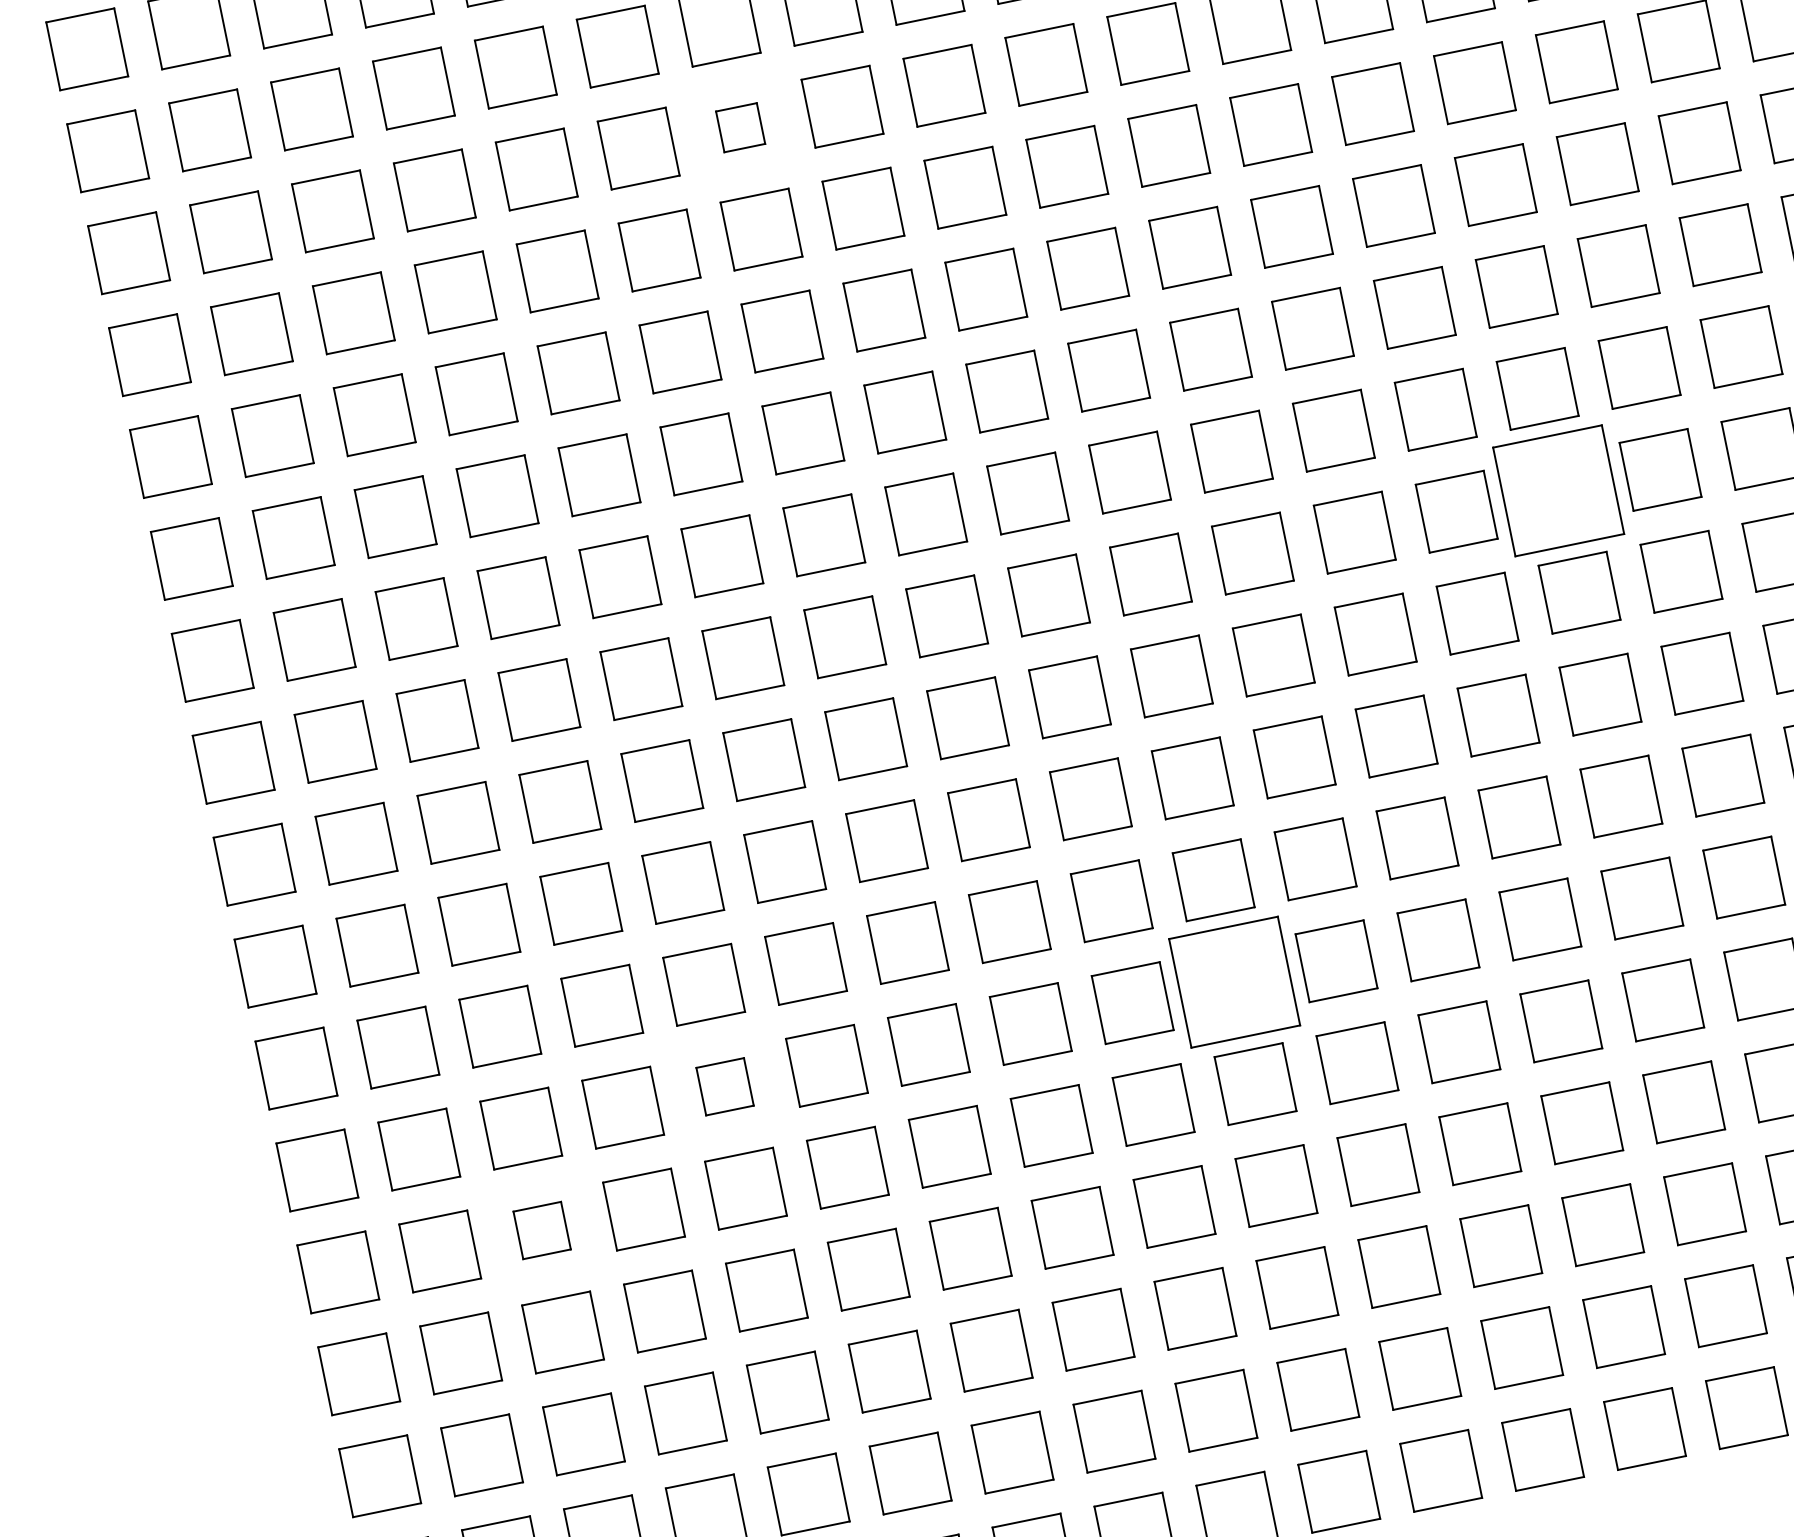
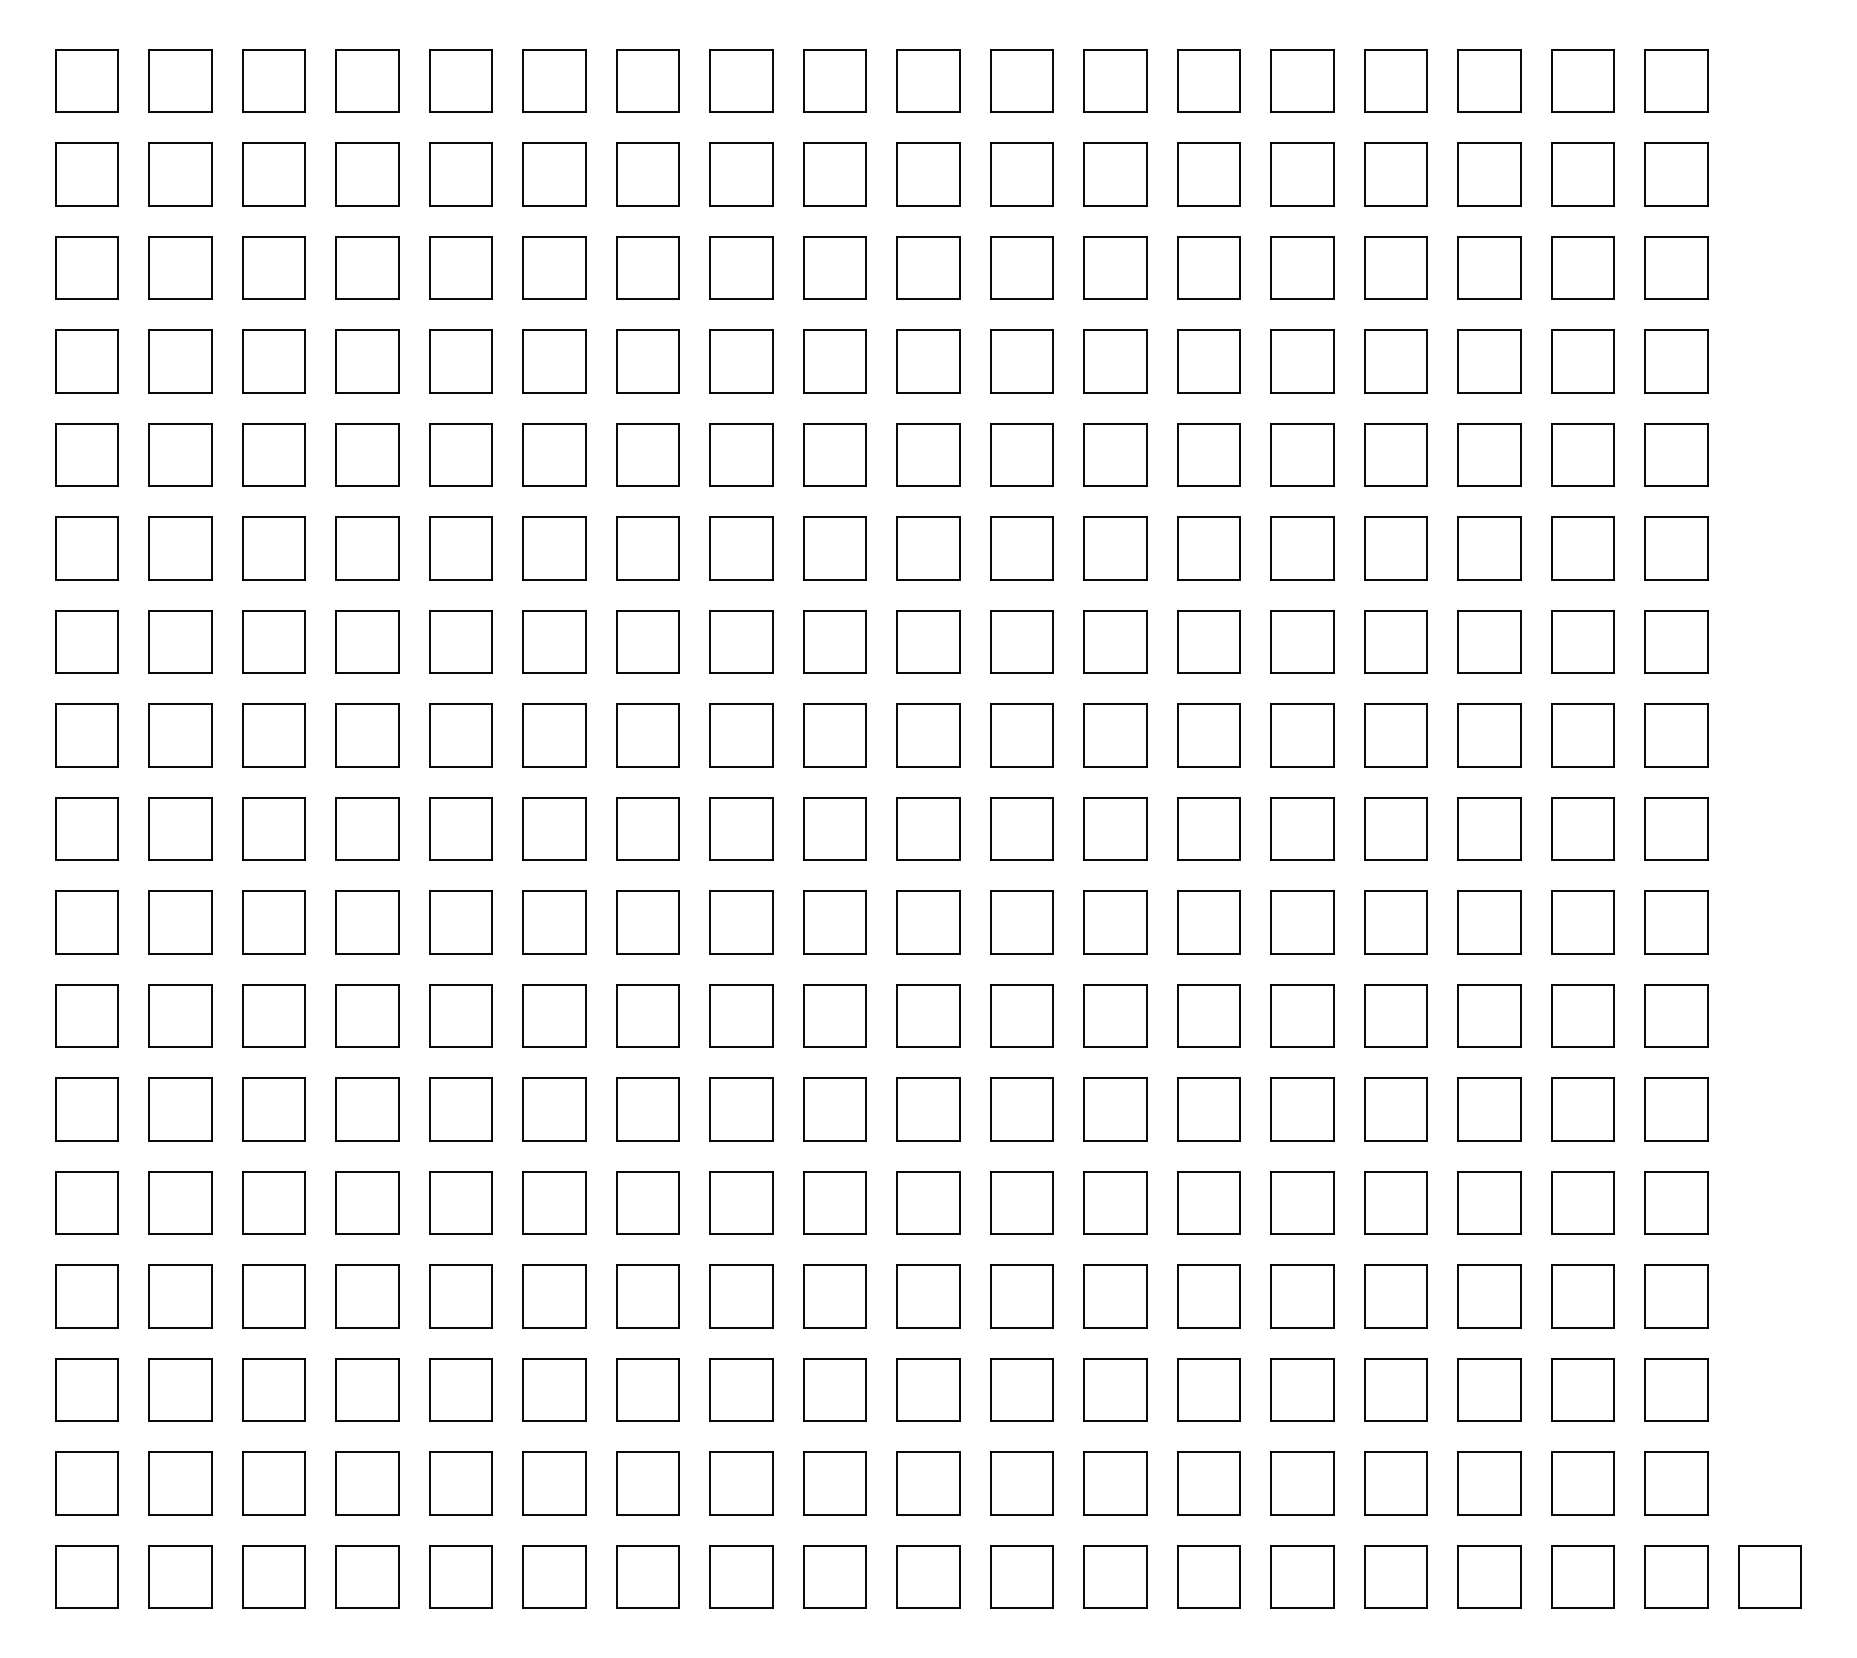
part: (740, 127) -> (647, 267), size x1.67
part: (1558, 490) -> (1302, 735), size x0.62
part: (1234, 982) -> (928, 1109), size x0.62
part: (724, 1086) -> (460, 1109), size x1.43
part: (541, 1230) -> (273, 1202), size x1.43

